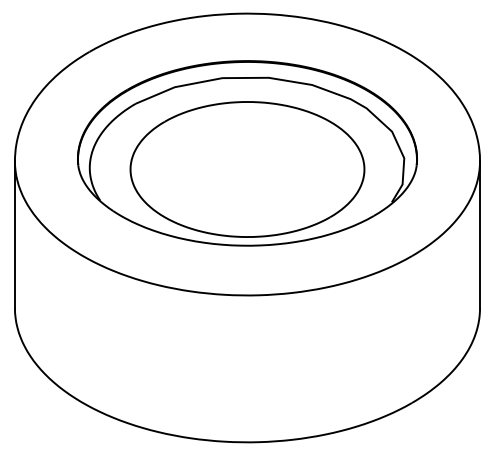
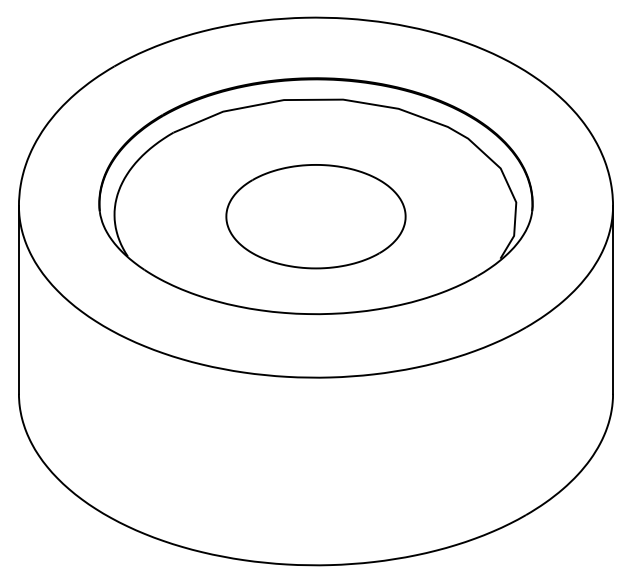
part: (247, 169) -> (315, 216), size x0.6

